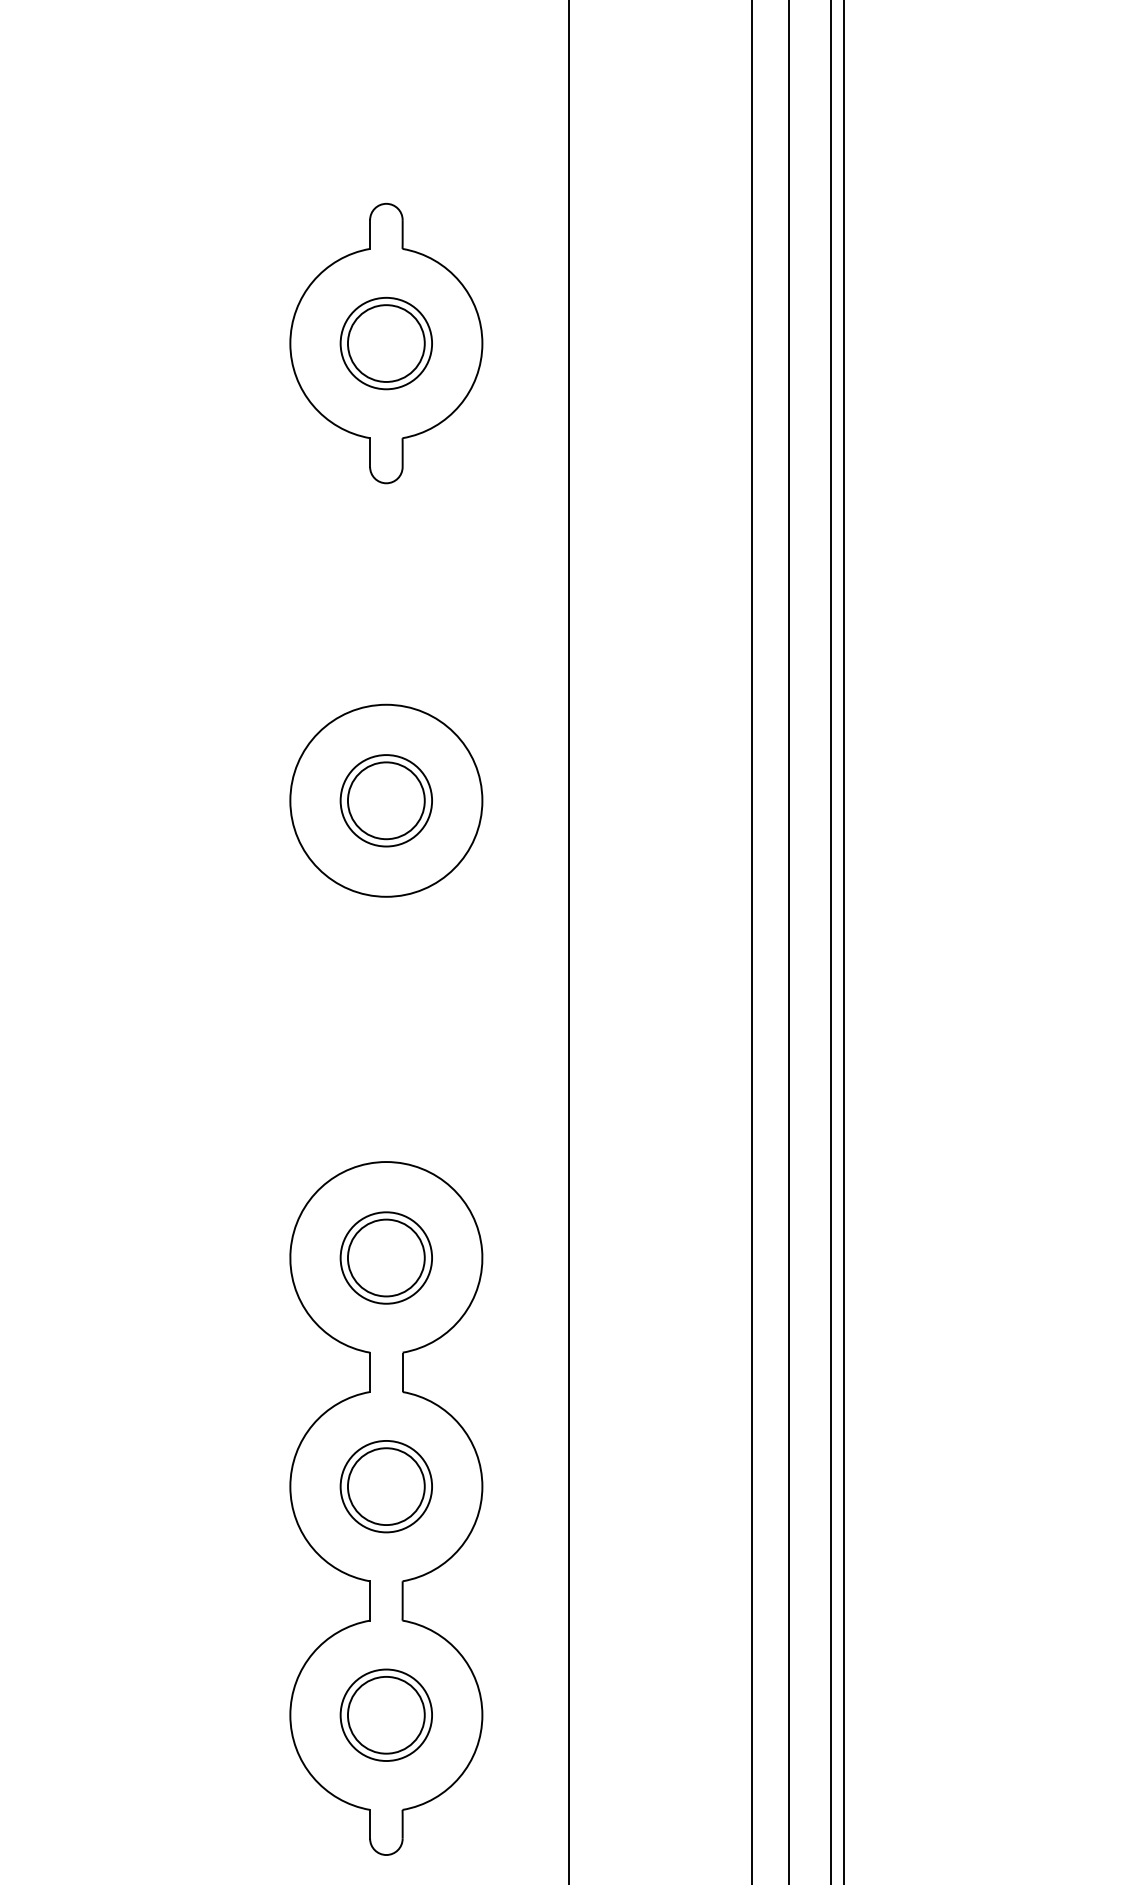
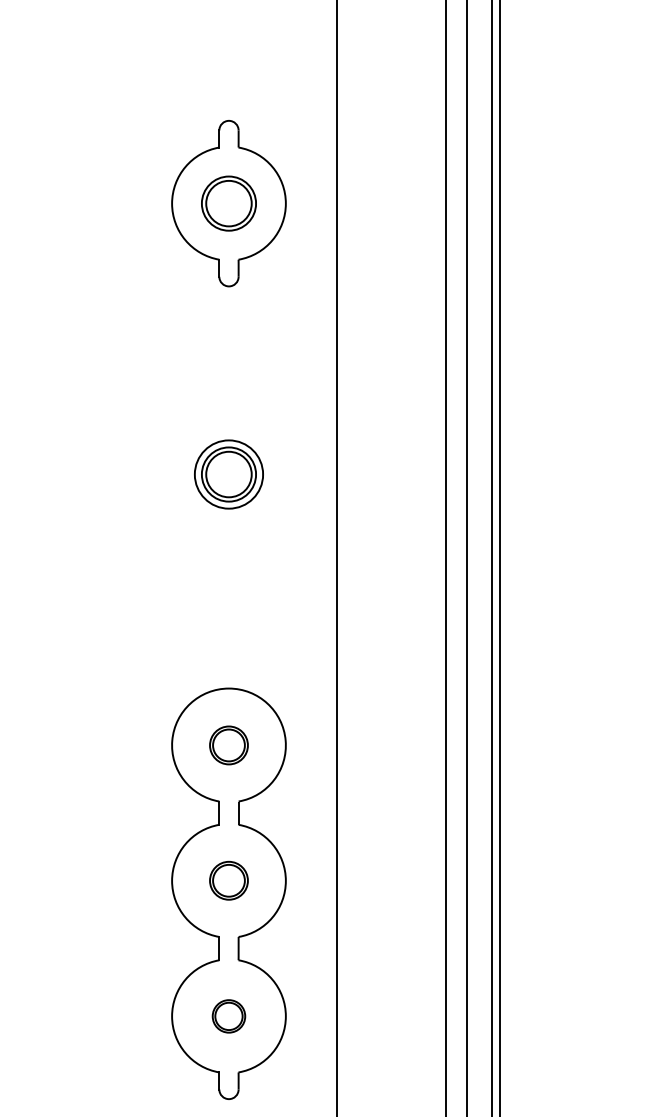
circle: (385, 800) -> (228, 474), size x0.6
part: (385, 1258) -> (228, 745), size x0.7
part: (385, 1485) -> (228, 880), size x0.7
part: (385, 1715) -> (228, 1016), size x0.6

